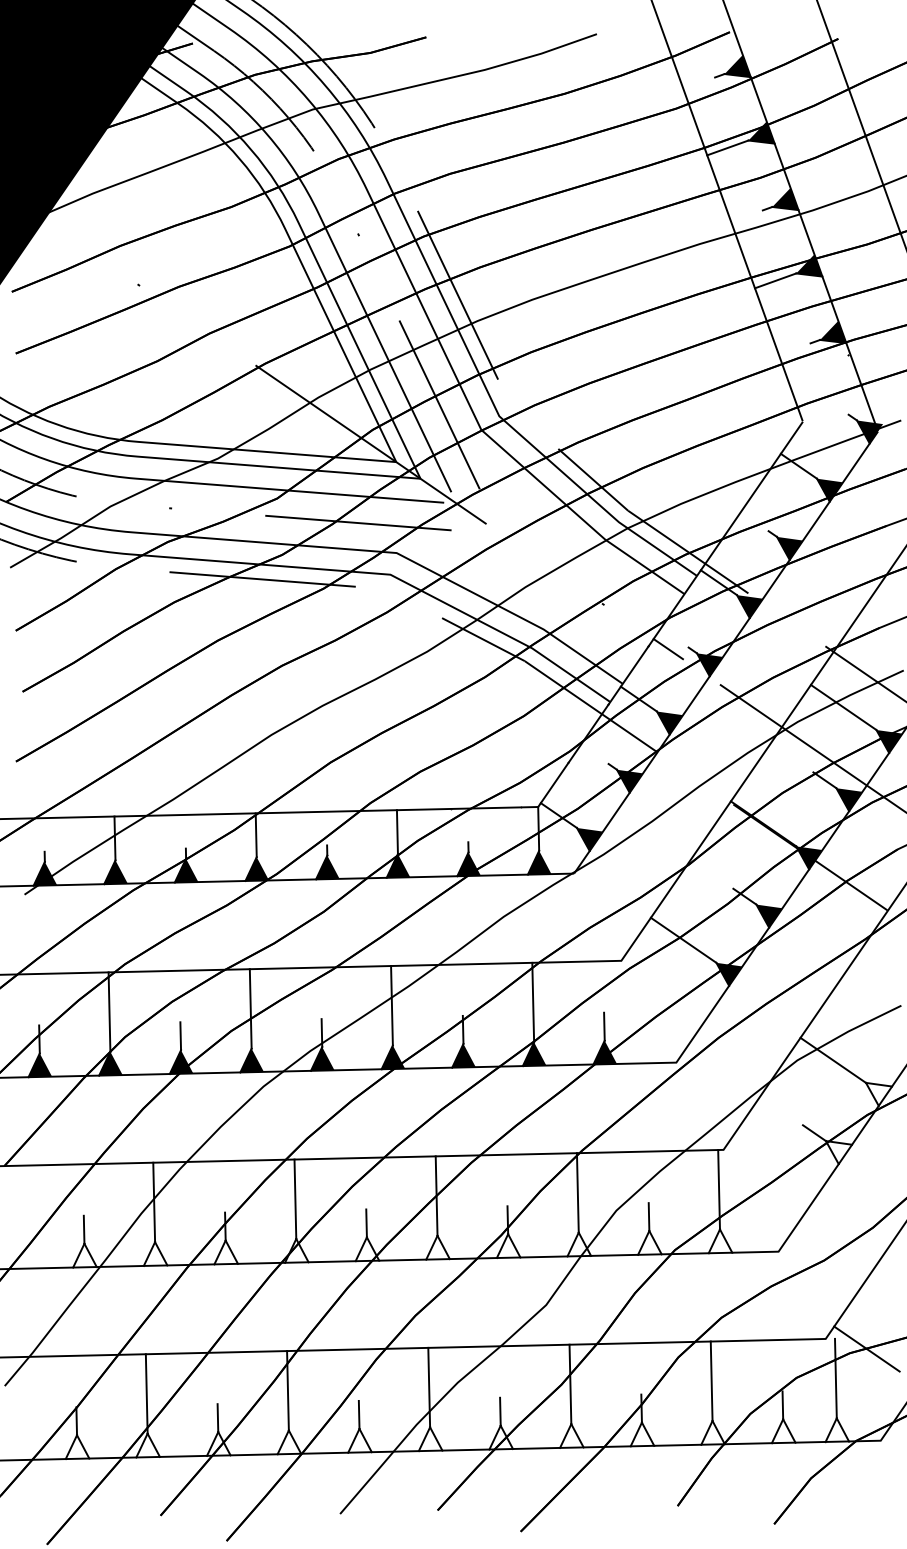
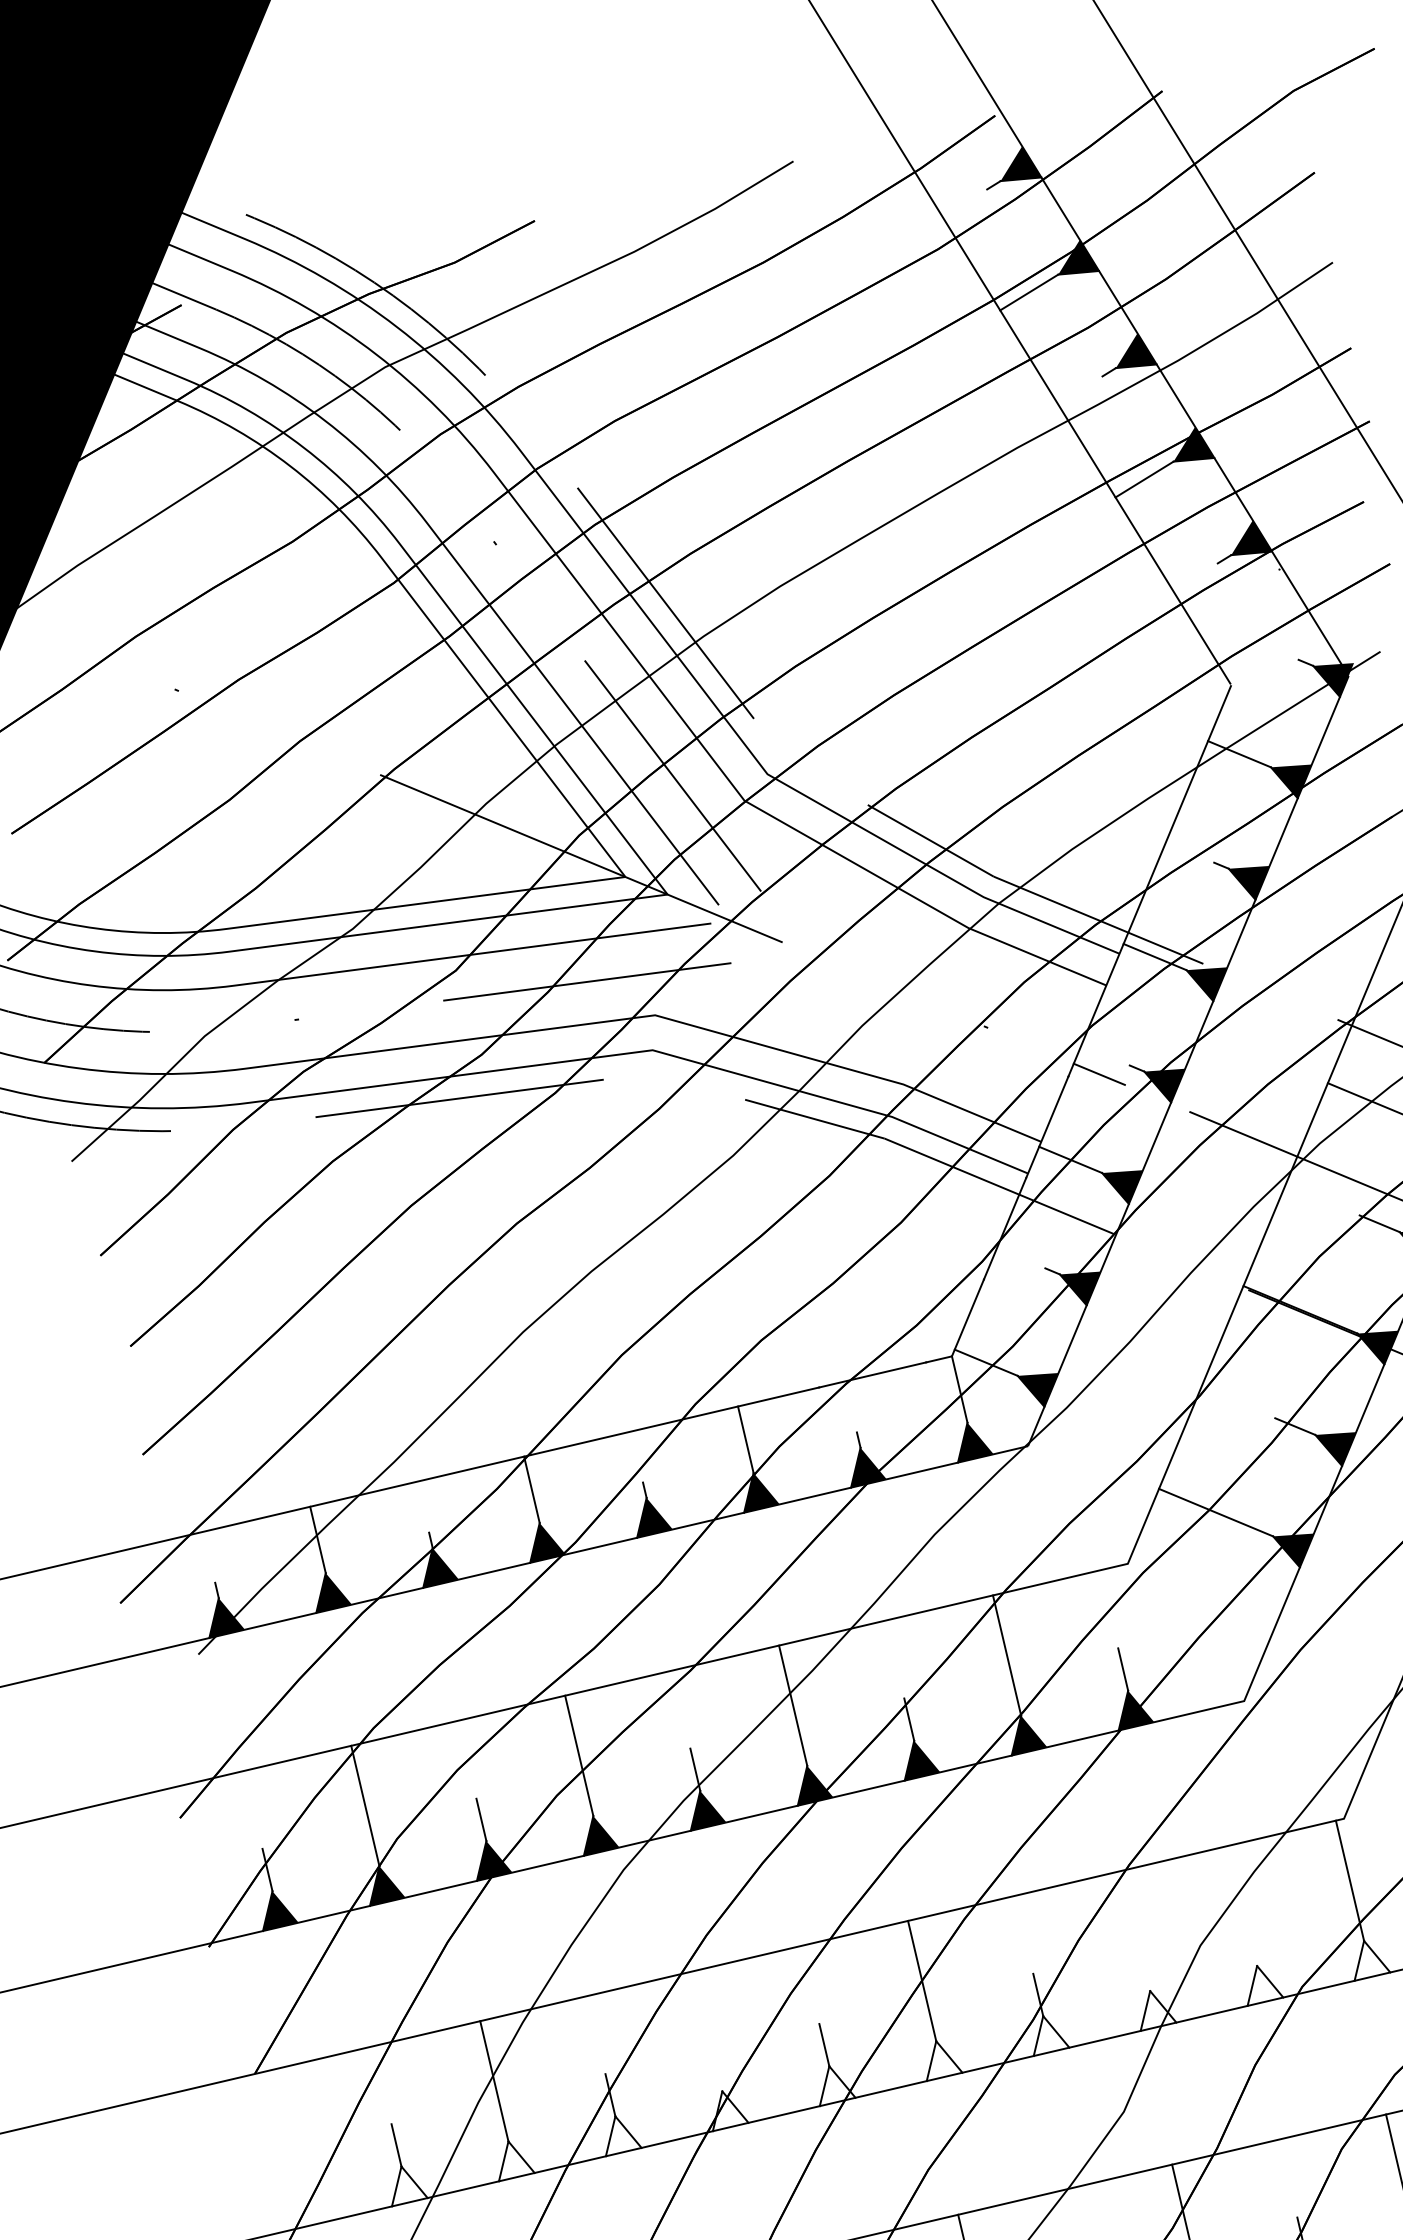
line: (577, 1192) -> (1135, 1930), removed
line: (295, 1198) -> (708, 2030), removed
line: (648, 1217) -> (1251, 1945), removed

